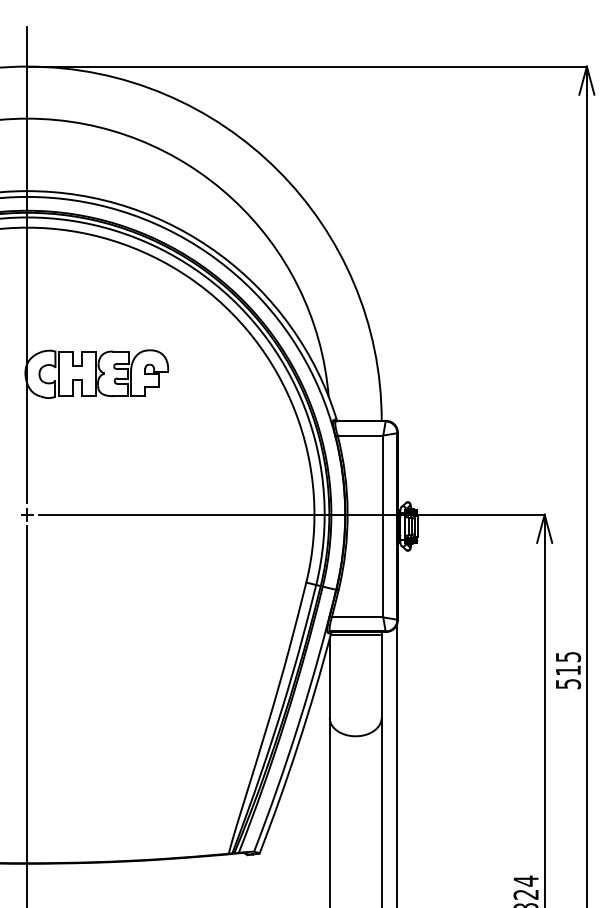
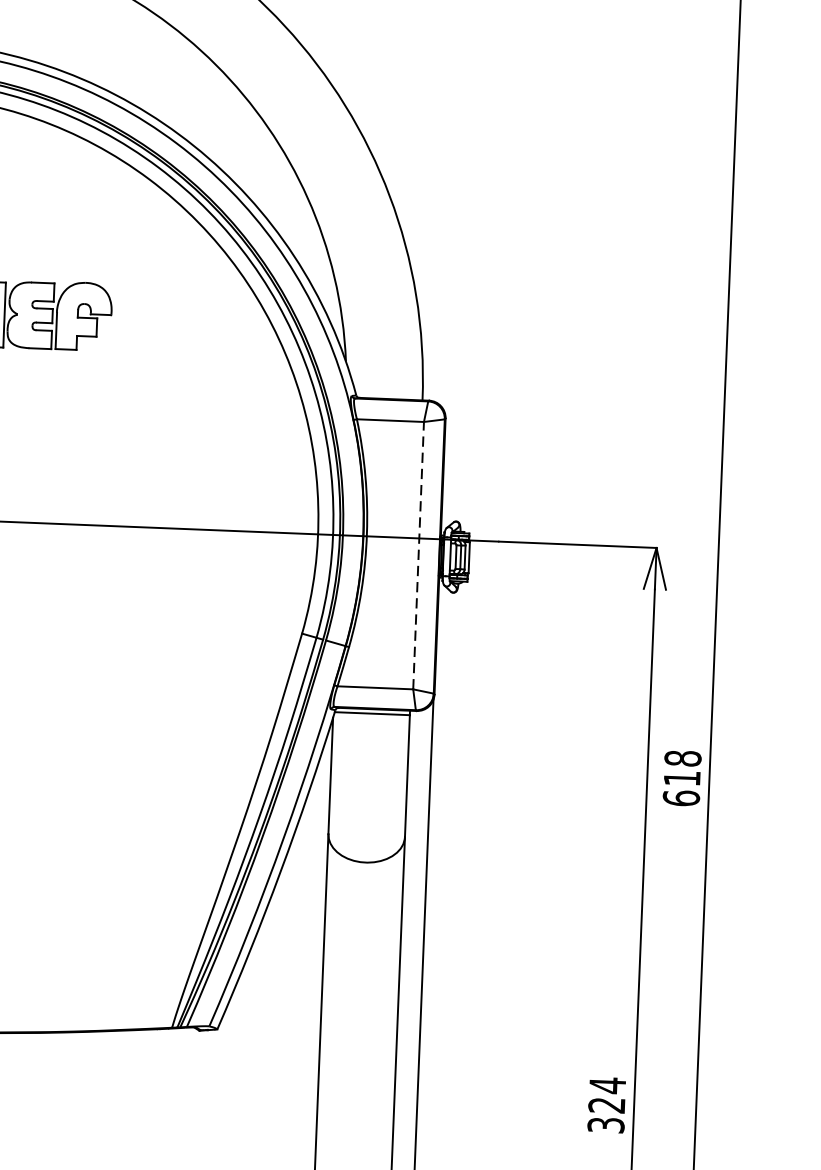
line: (383, 526) -> (418, 555), solid -> dashed
text: (568, 670) -> (682, 778), 515 -> 618

